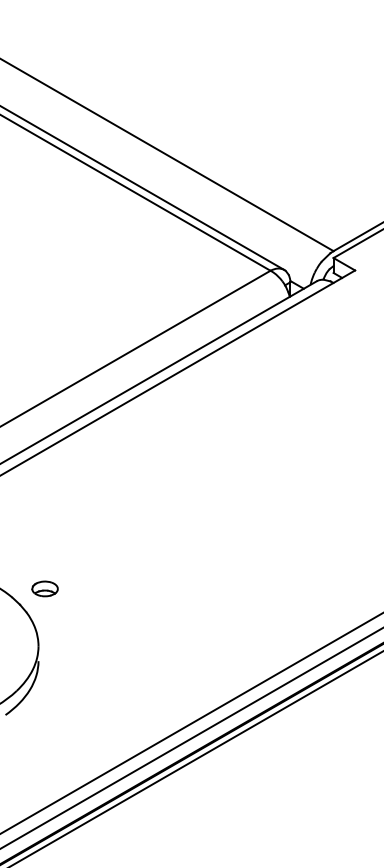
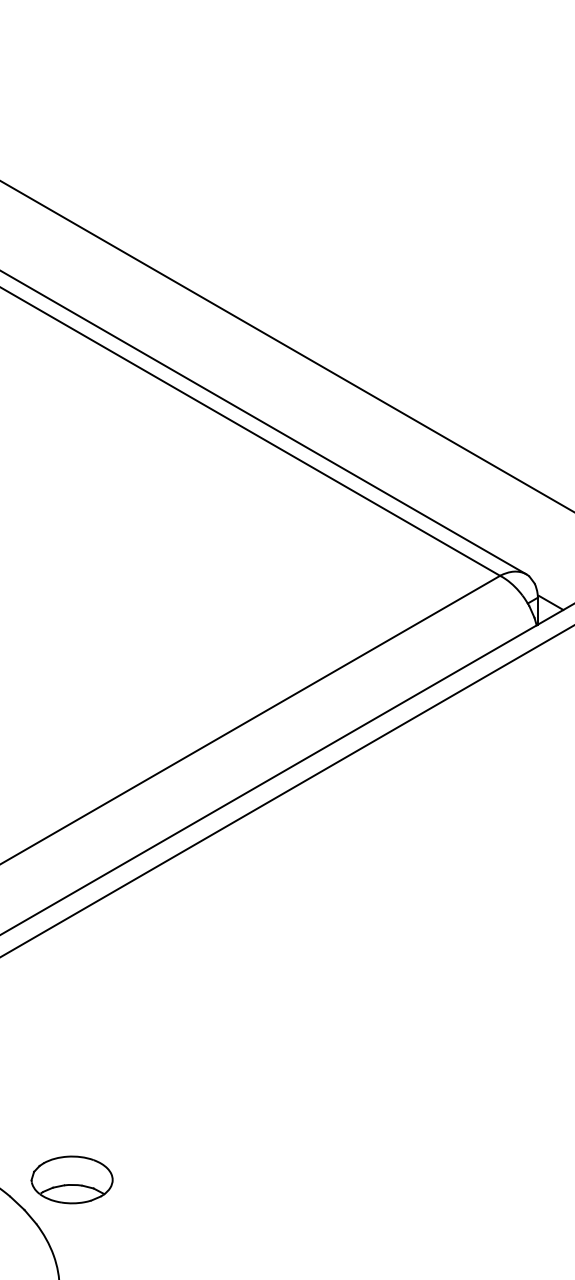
part: (44, 588) -> (70, 1179), size x1.67

